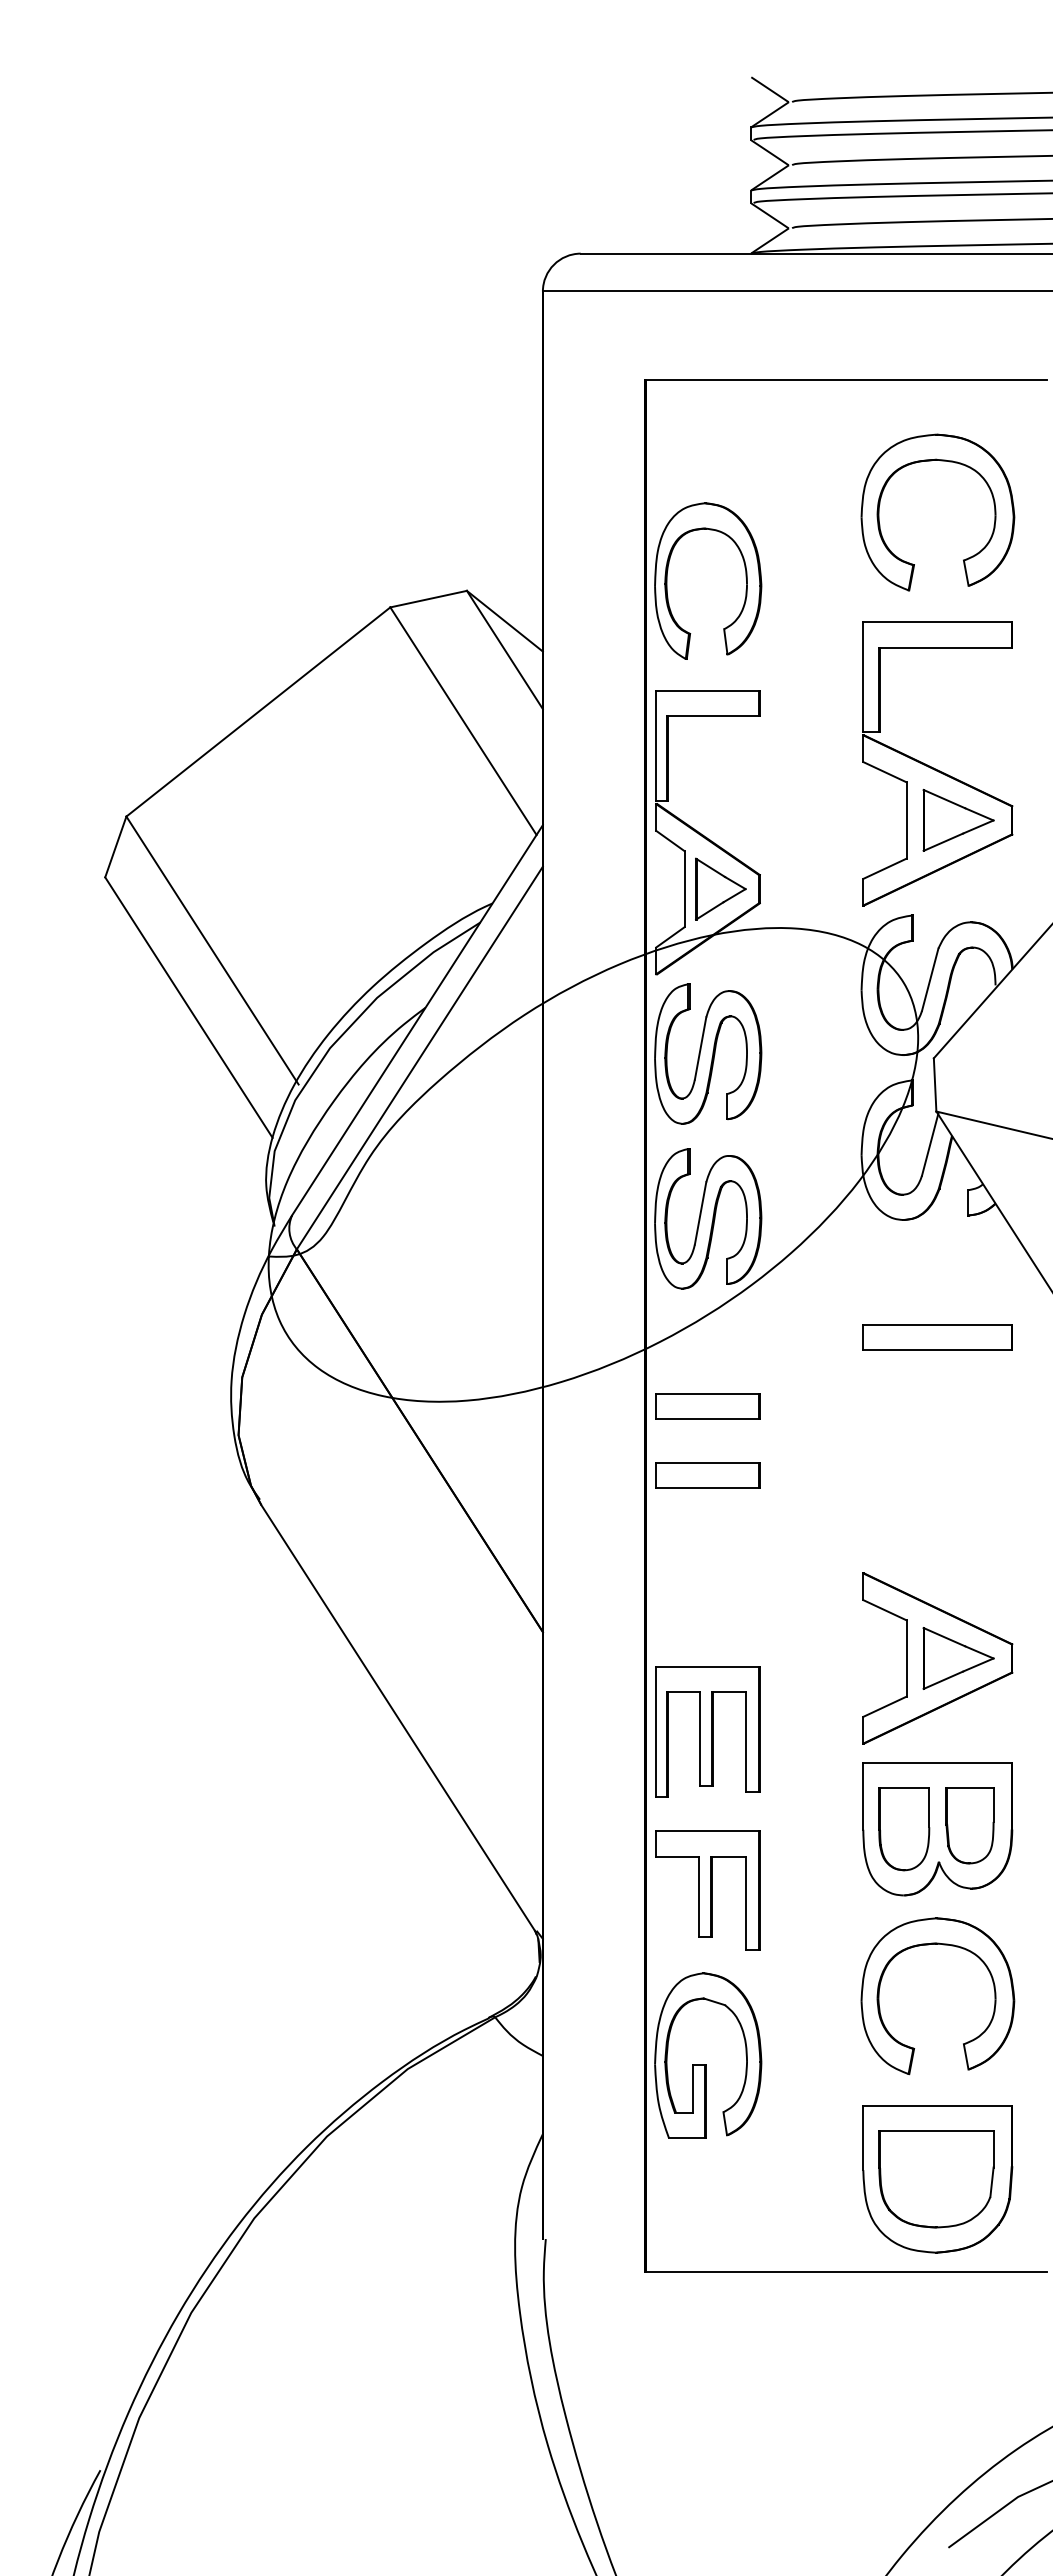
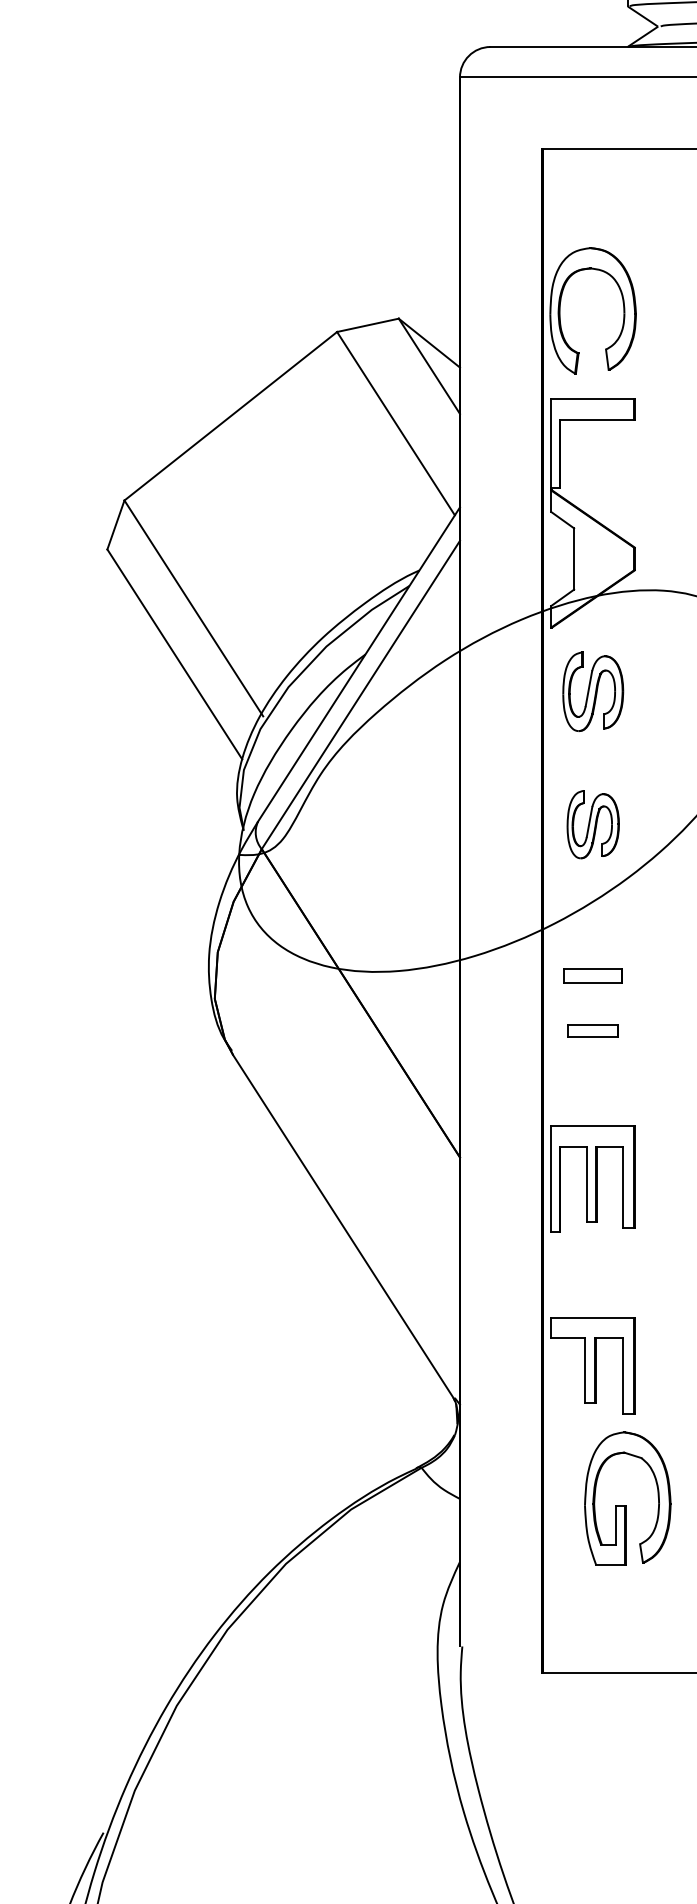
part: (720, 888) -> (603, 558), removed
part: (708, 1053) -> (593, 691), size x0.7
part: (708, 1218) -> (593, 824), size x0.6
part: (707, 1406) -> (592, 975), size x0.7
part: (707, 1475) -> (592, 1031), size x0.6
part: (707, 1731) -> (592, 1178), moved
part: (706, 2064) -> (626, 1505), moved

